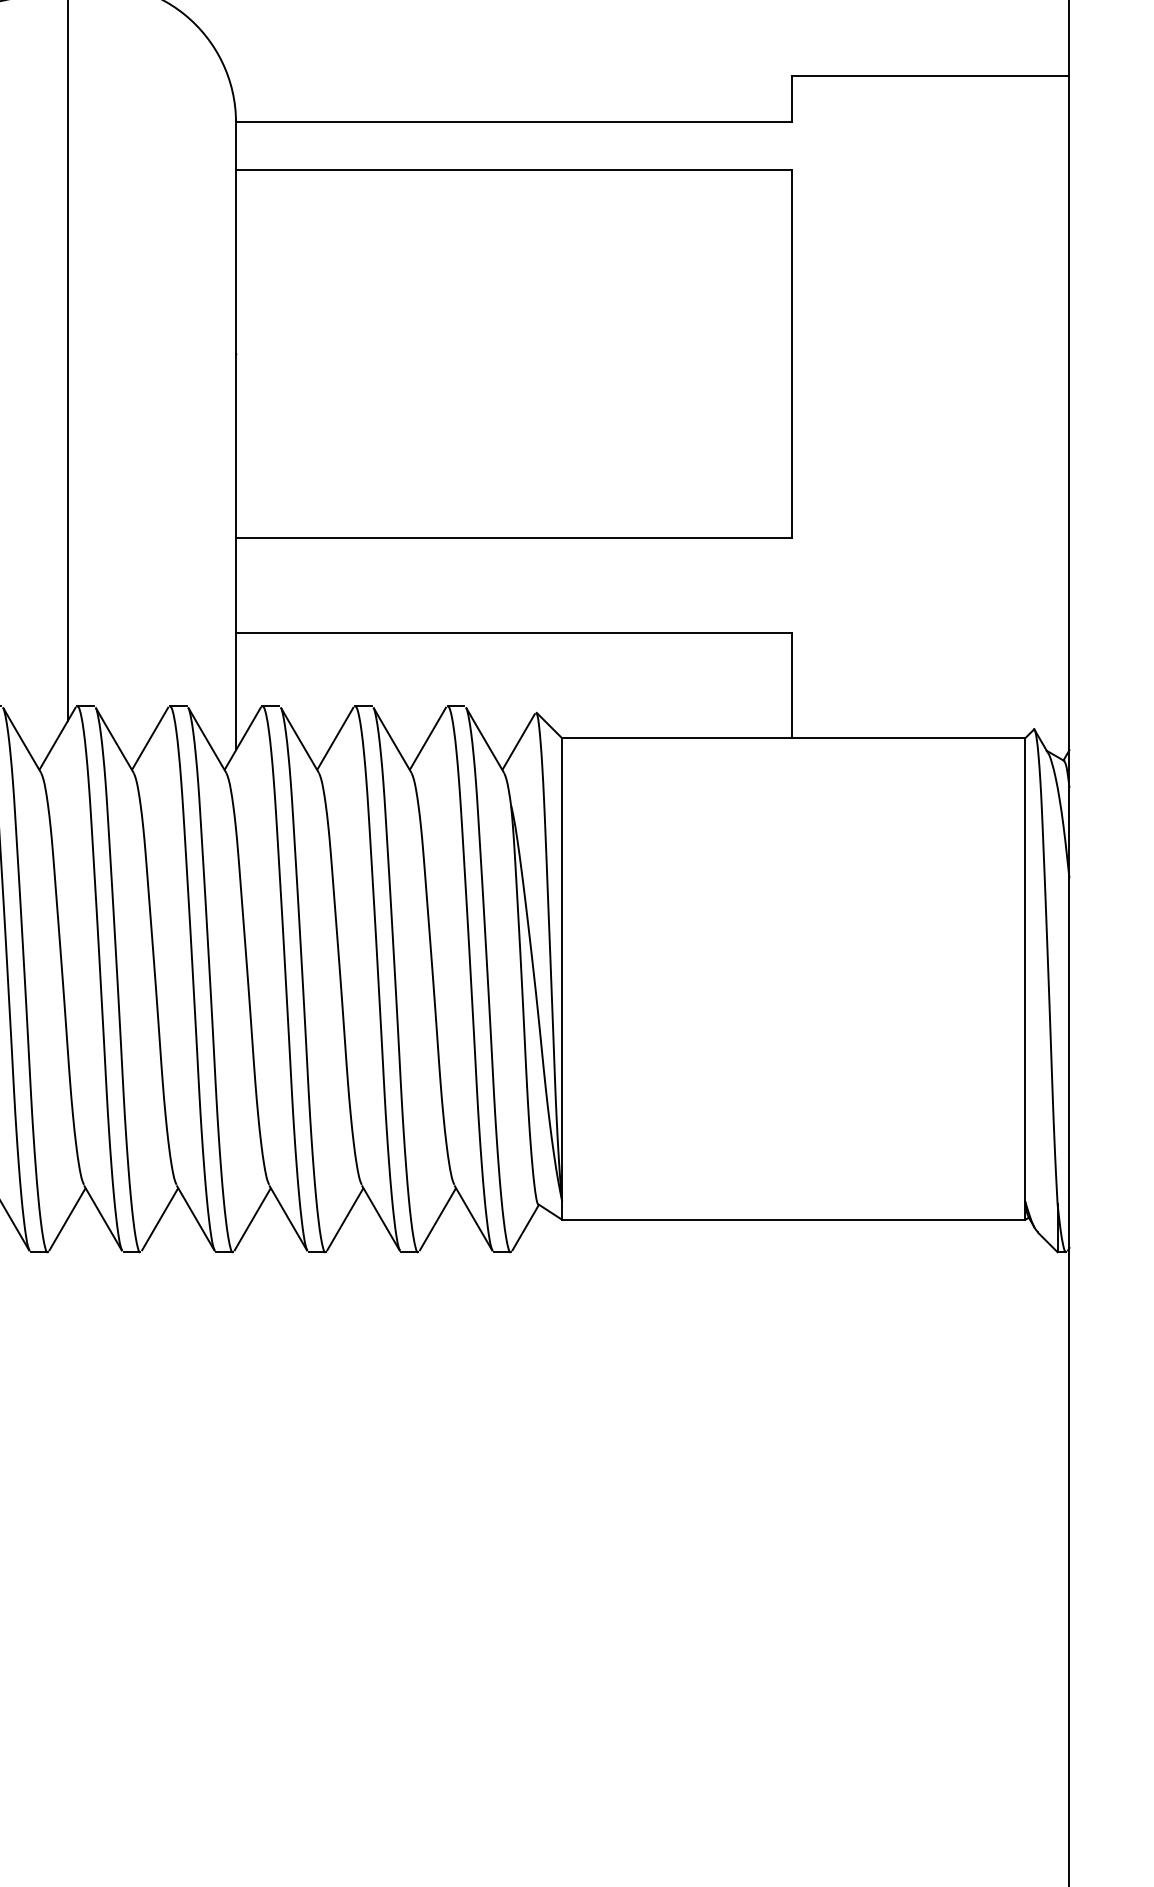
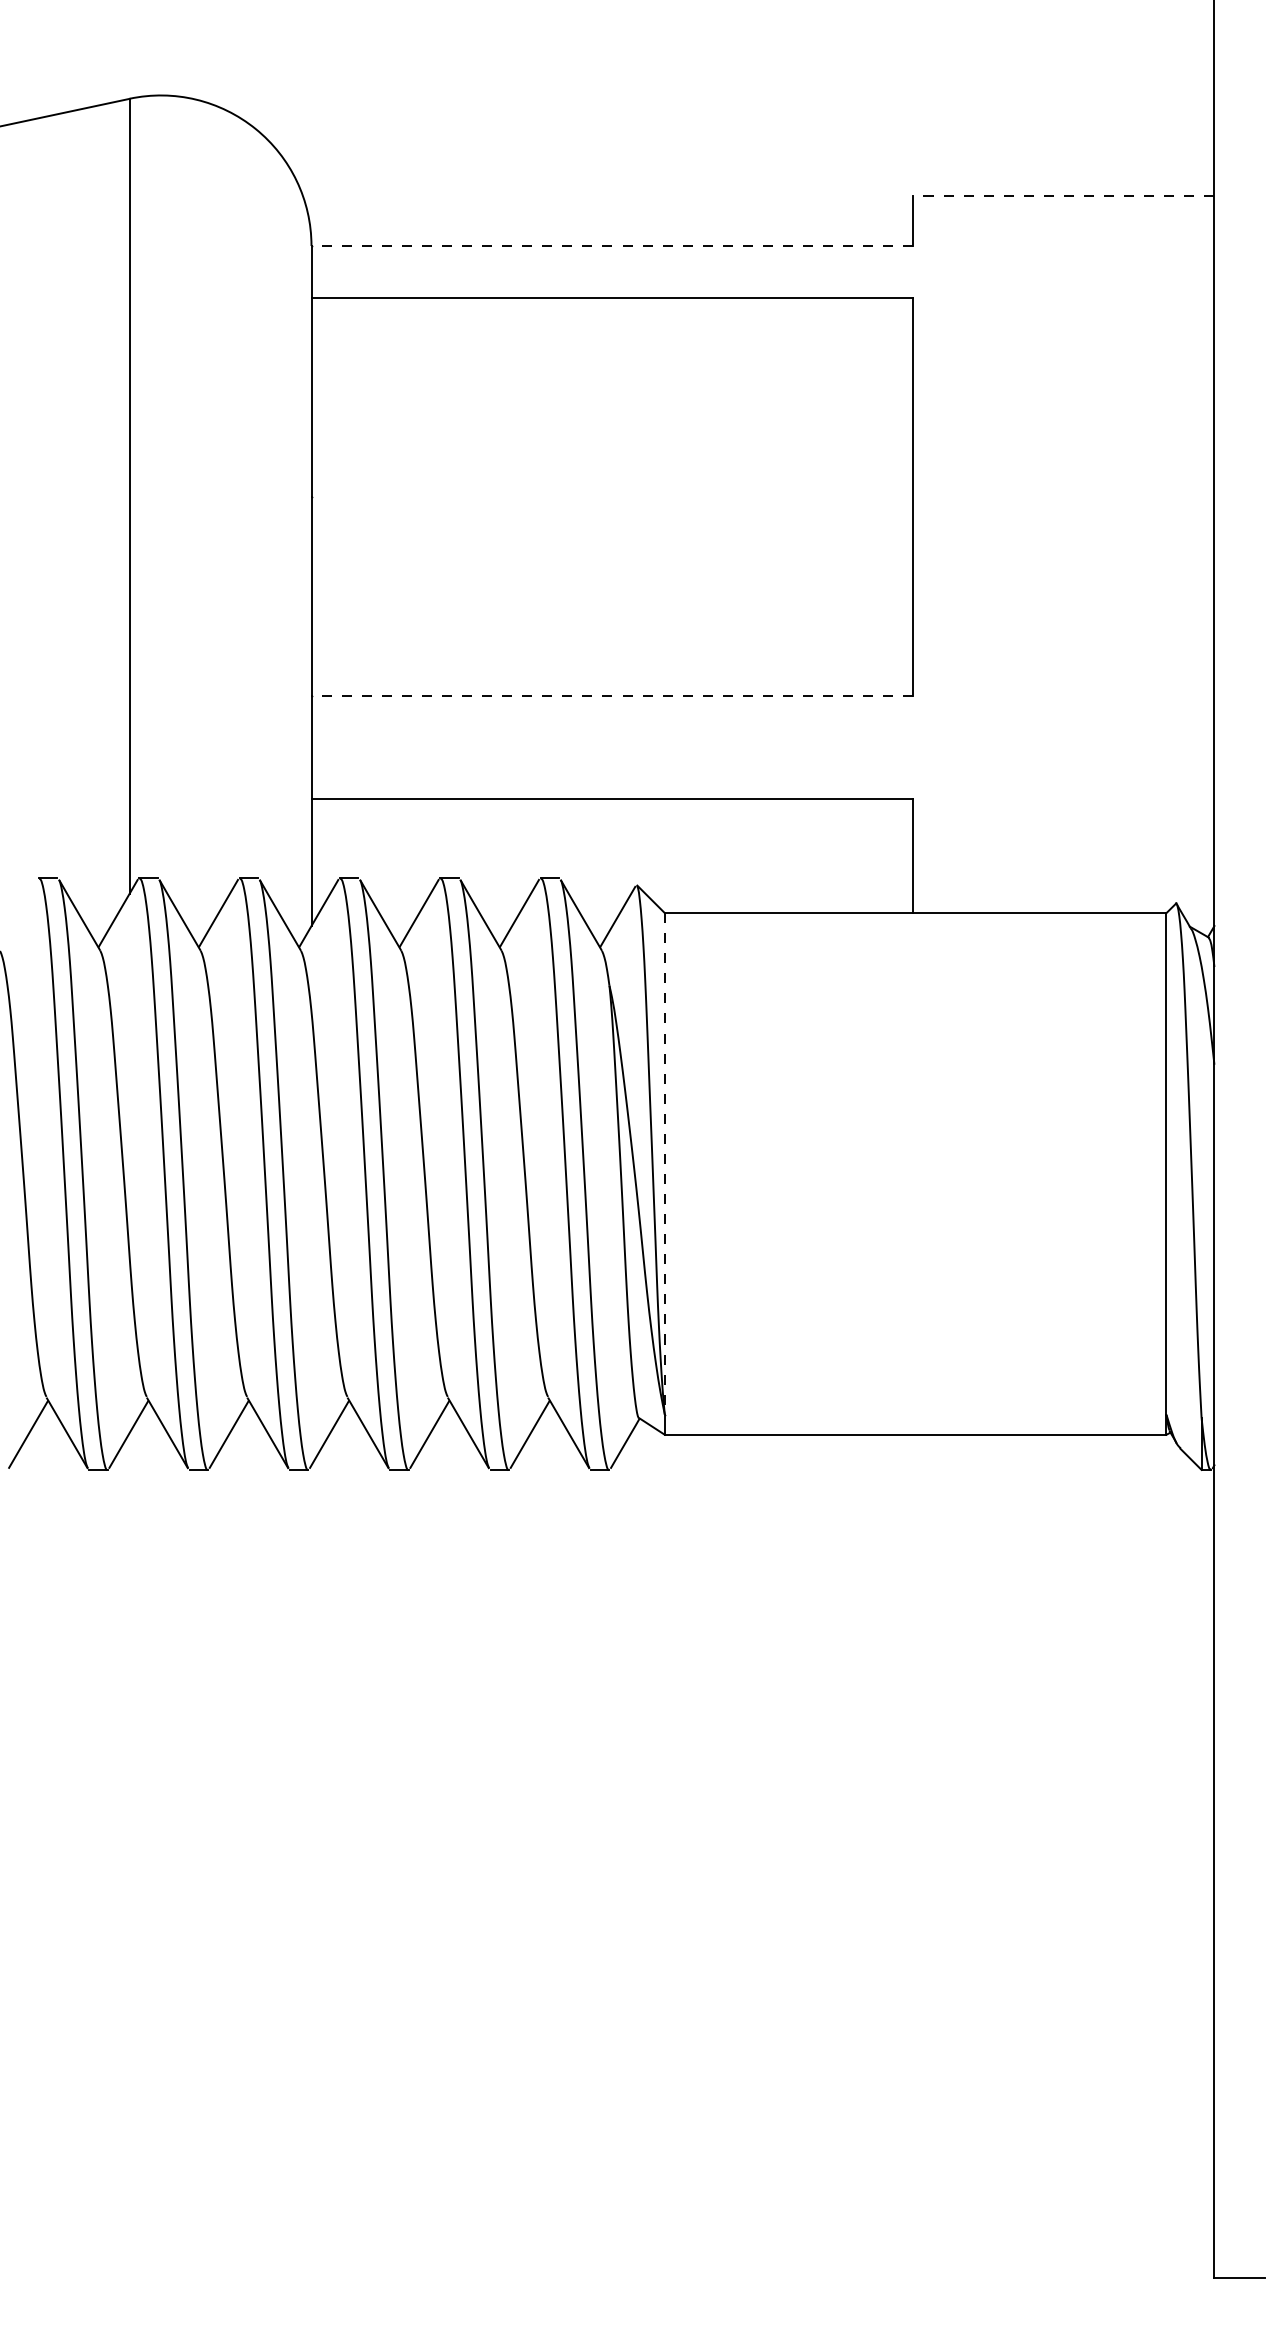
line: (930, 75) -> (1063, 195), solid -> dashed
line: (513, 122) -> (612, 245), solid -> dashed
line: (513, 537) -> (612, 695), solid -> dashed
line: (561, 969) -> (664, 1163), solid -> dashed

